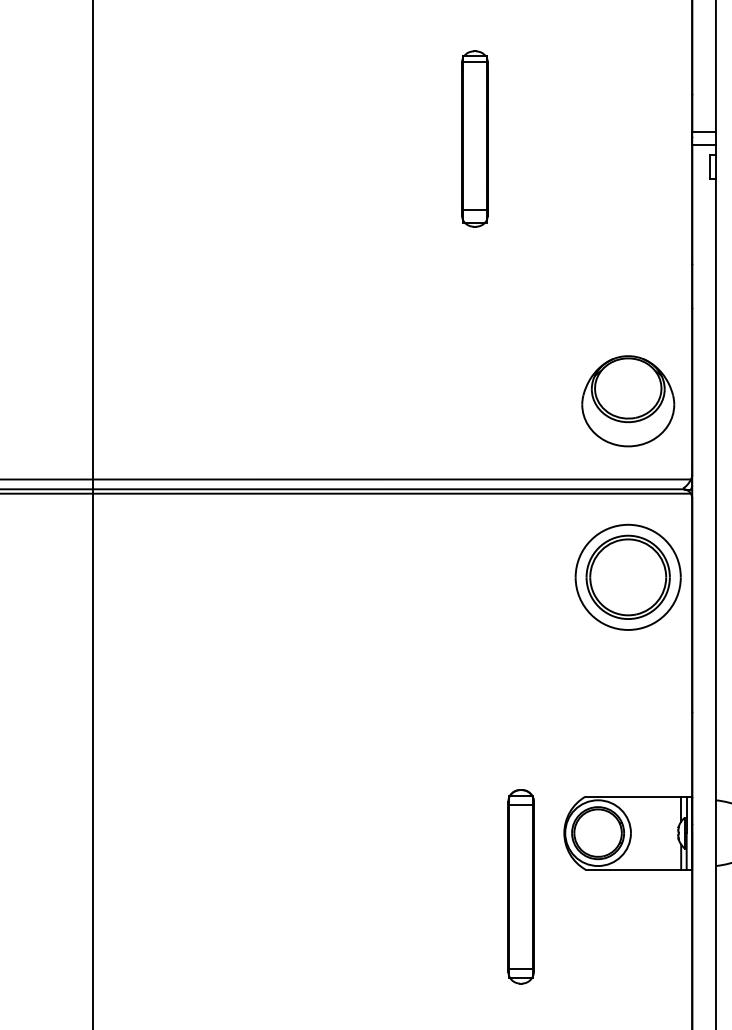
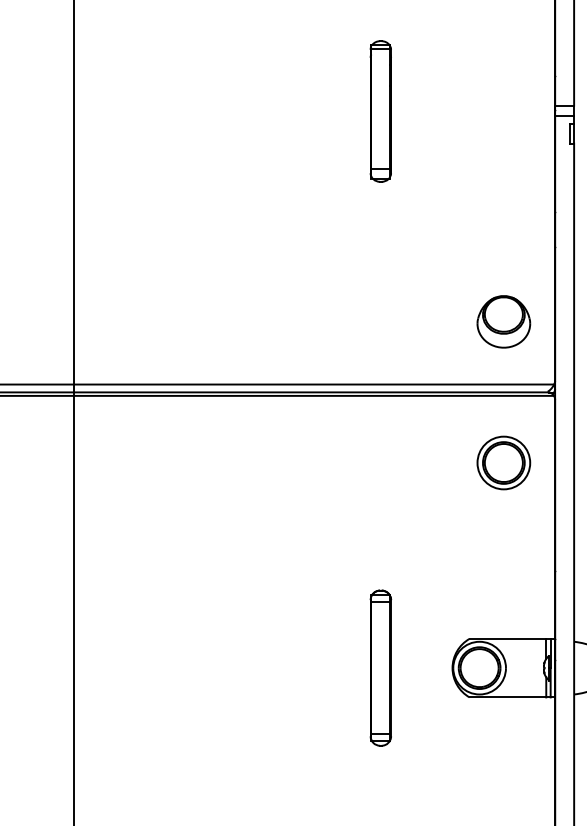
part: (627, 400) -> (503, 321), size x0.71
part: (627, 576) -> (503, 462), size x0.62
part: (520, 885) -> (380, 667), moved

